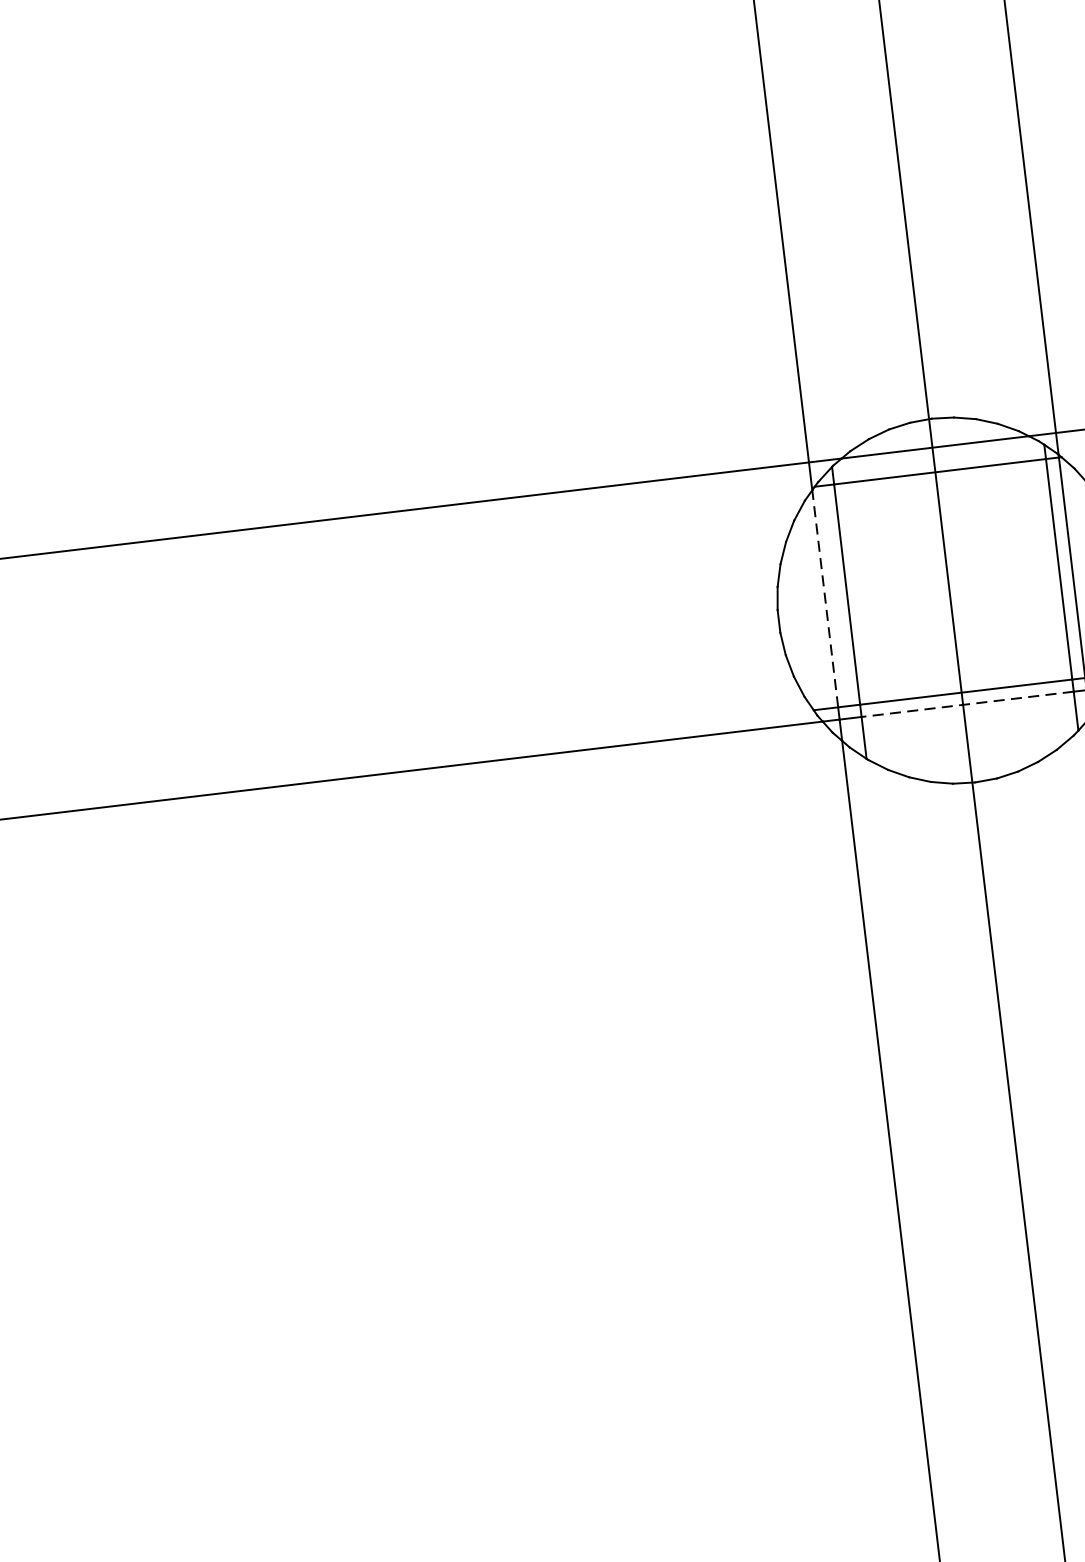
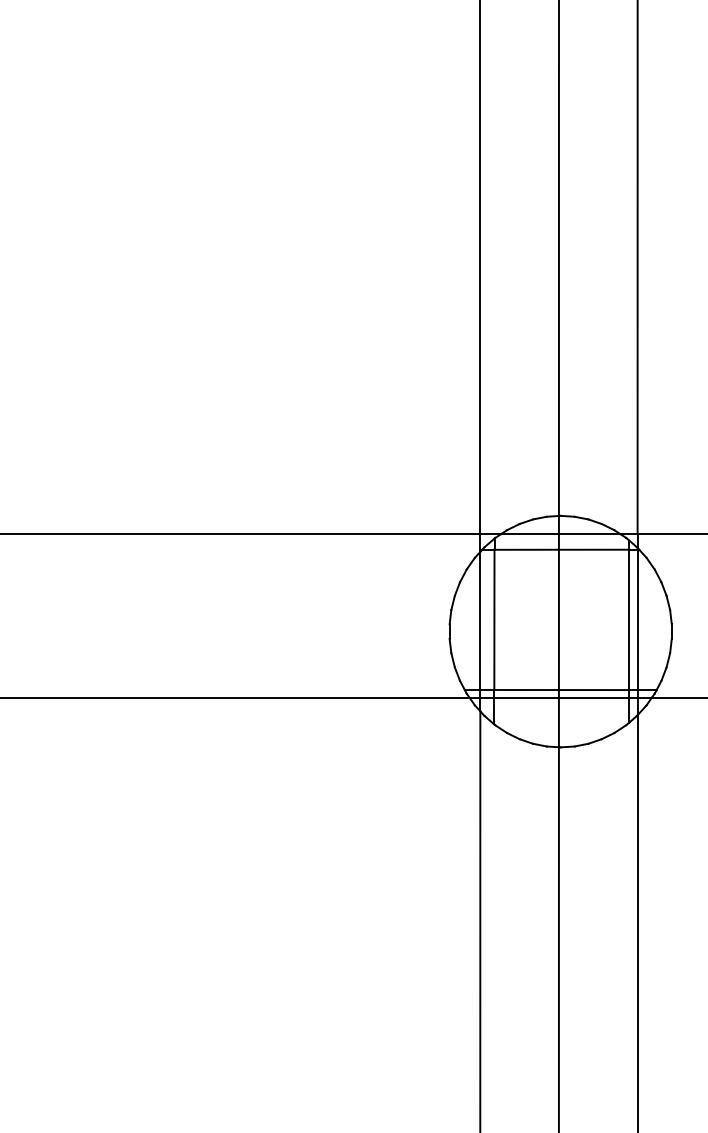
line: (825, 598) -> (480, 620), dashed -> solid
line: (967, 703) -> (561, 697), dashed -> solid

